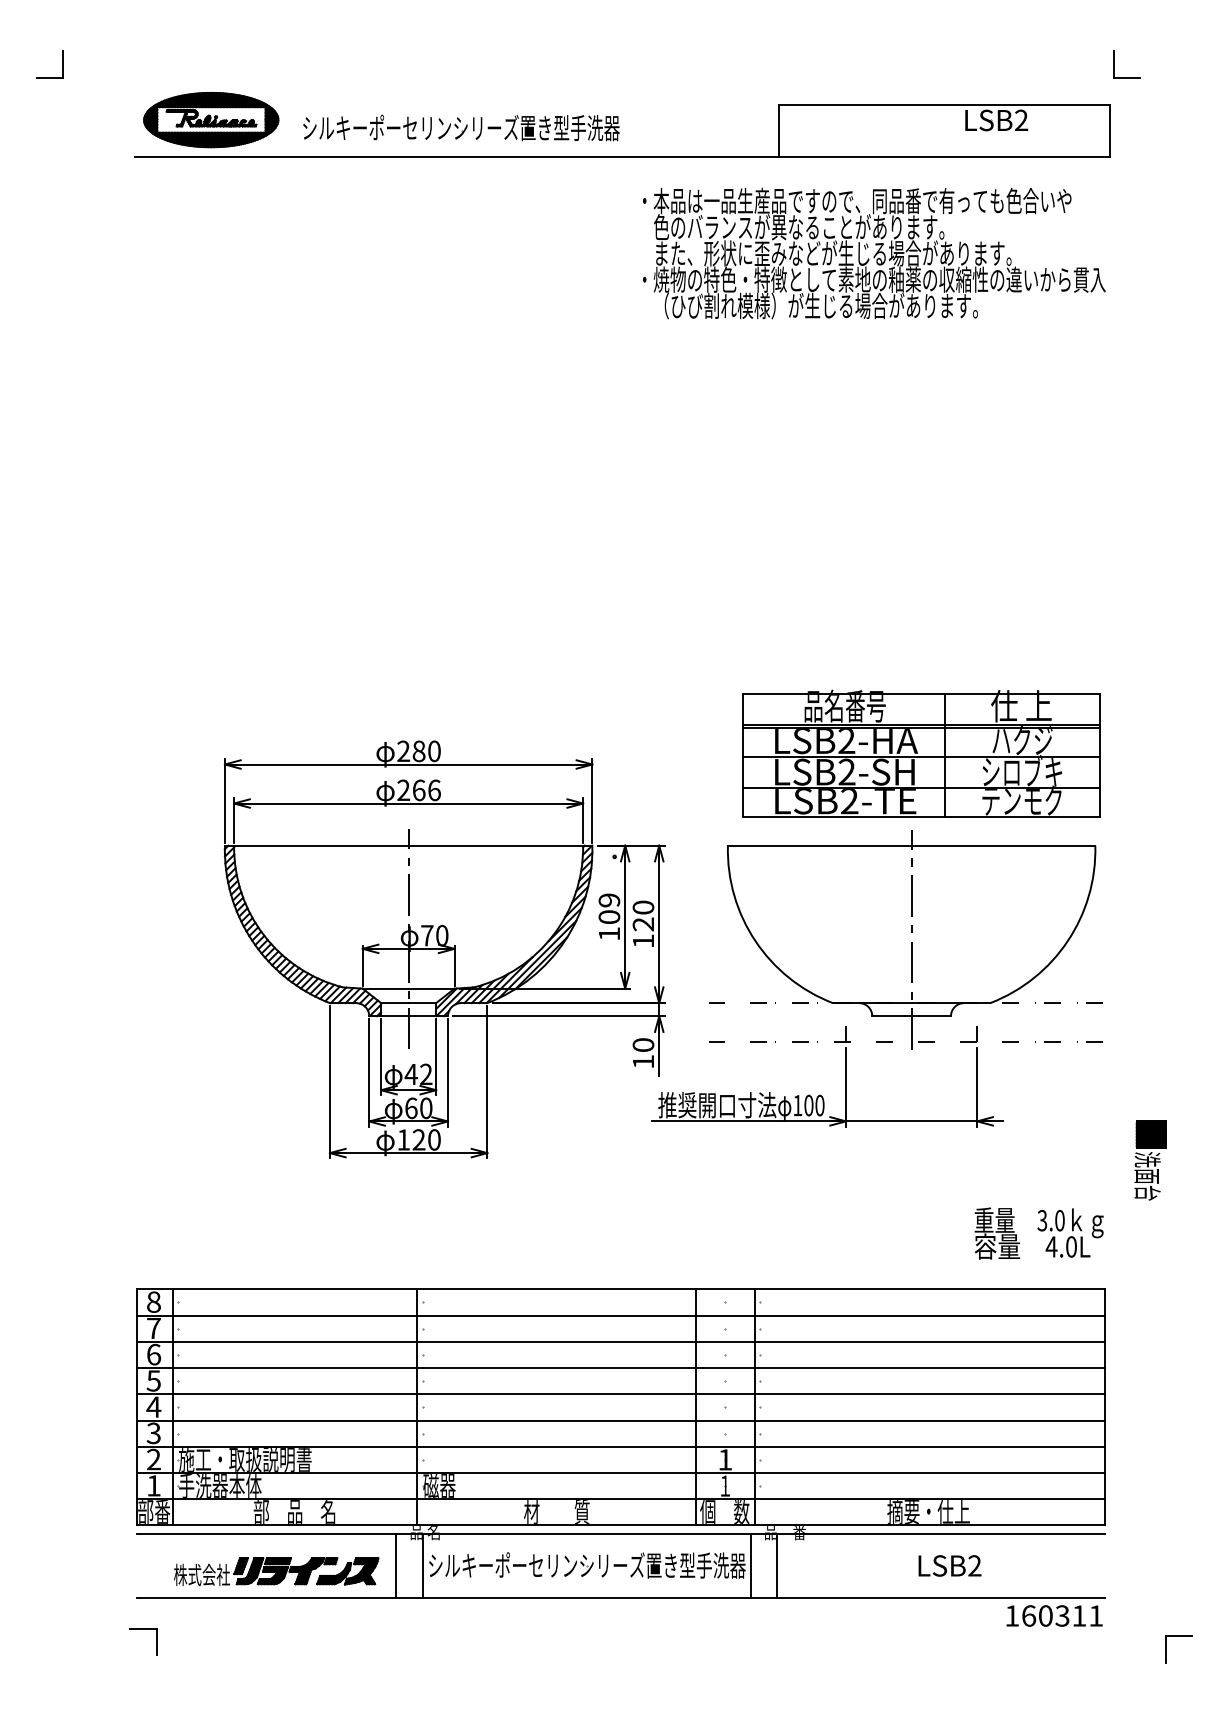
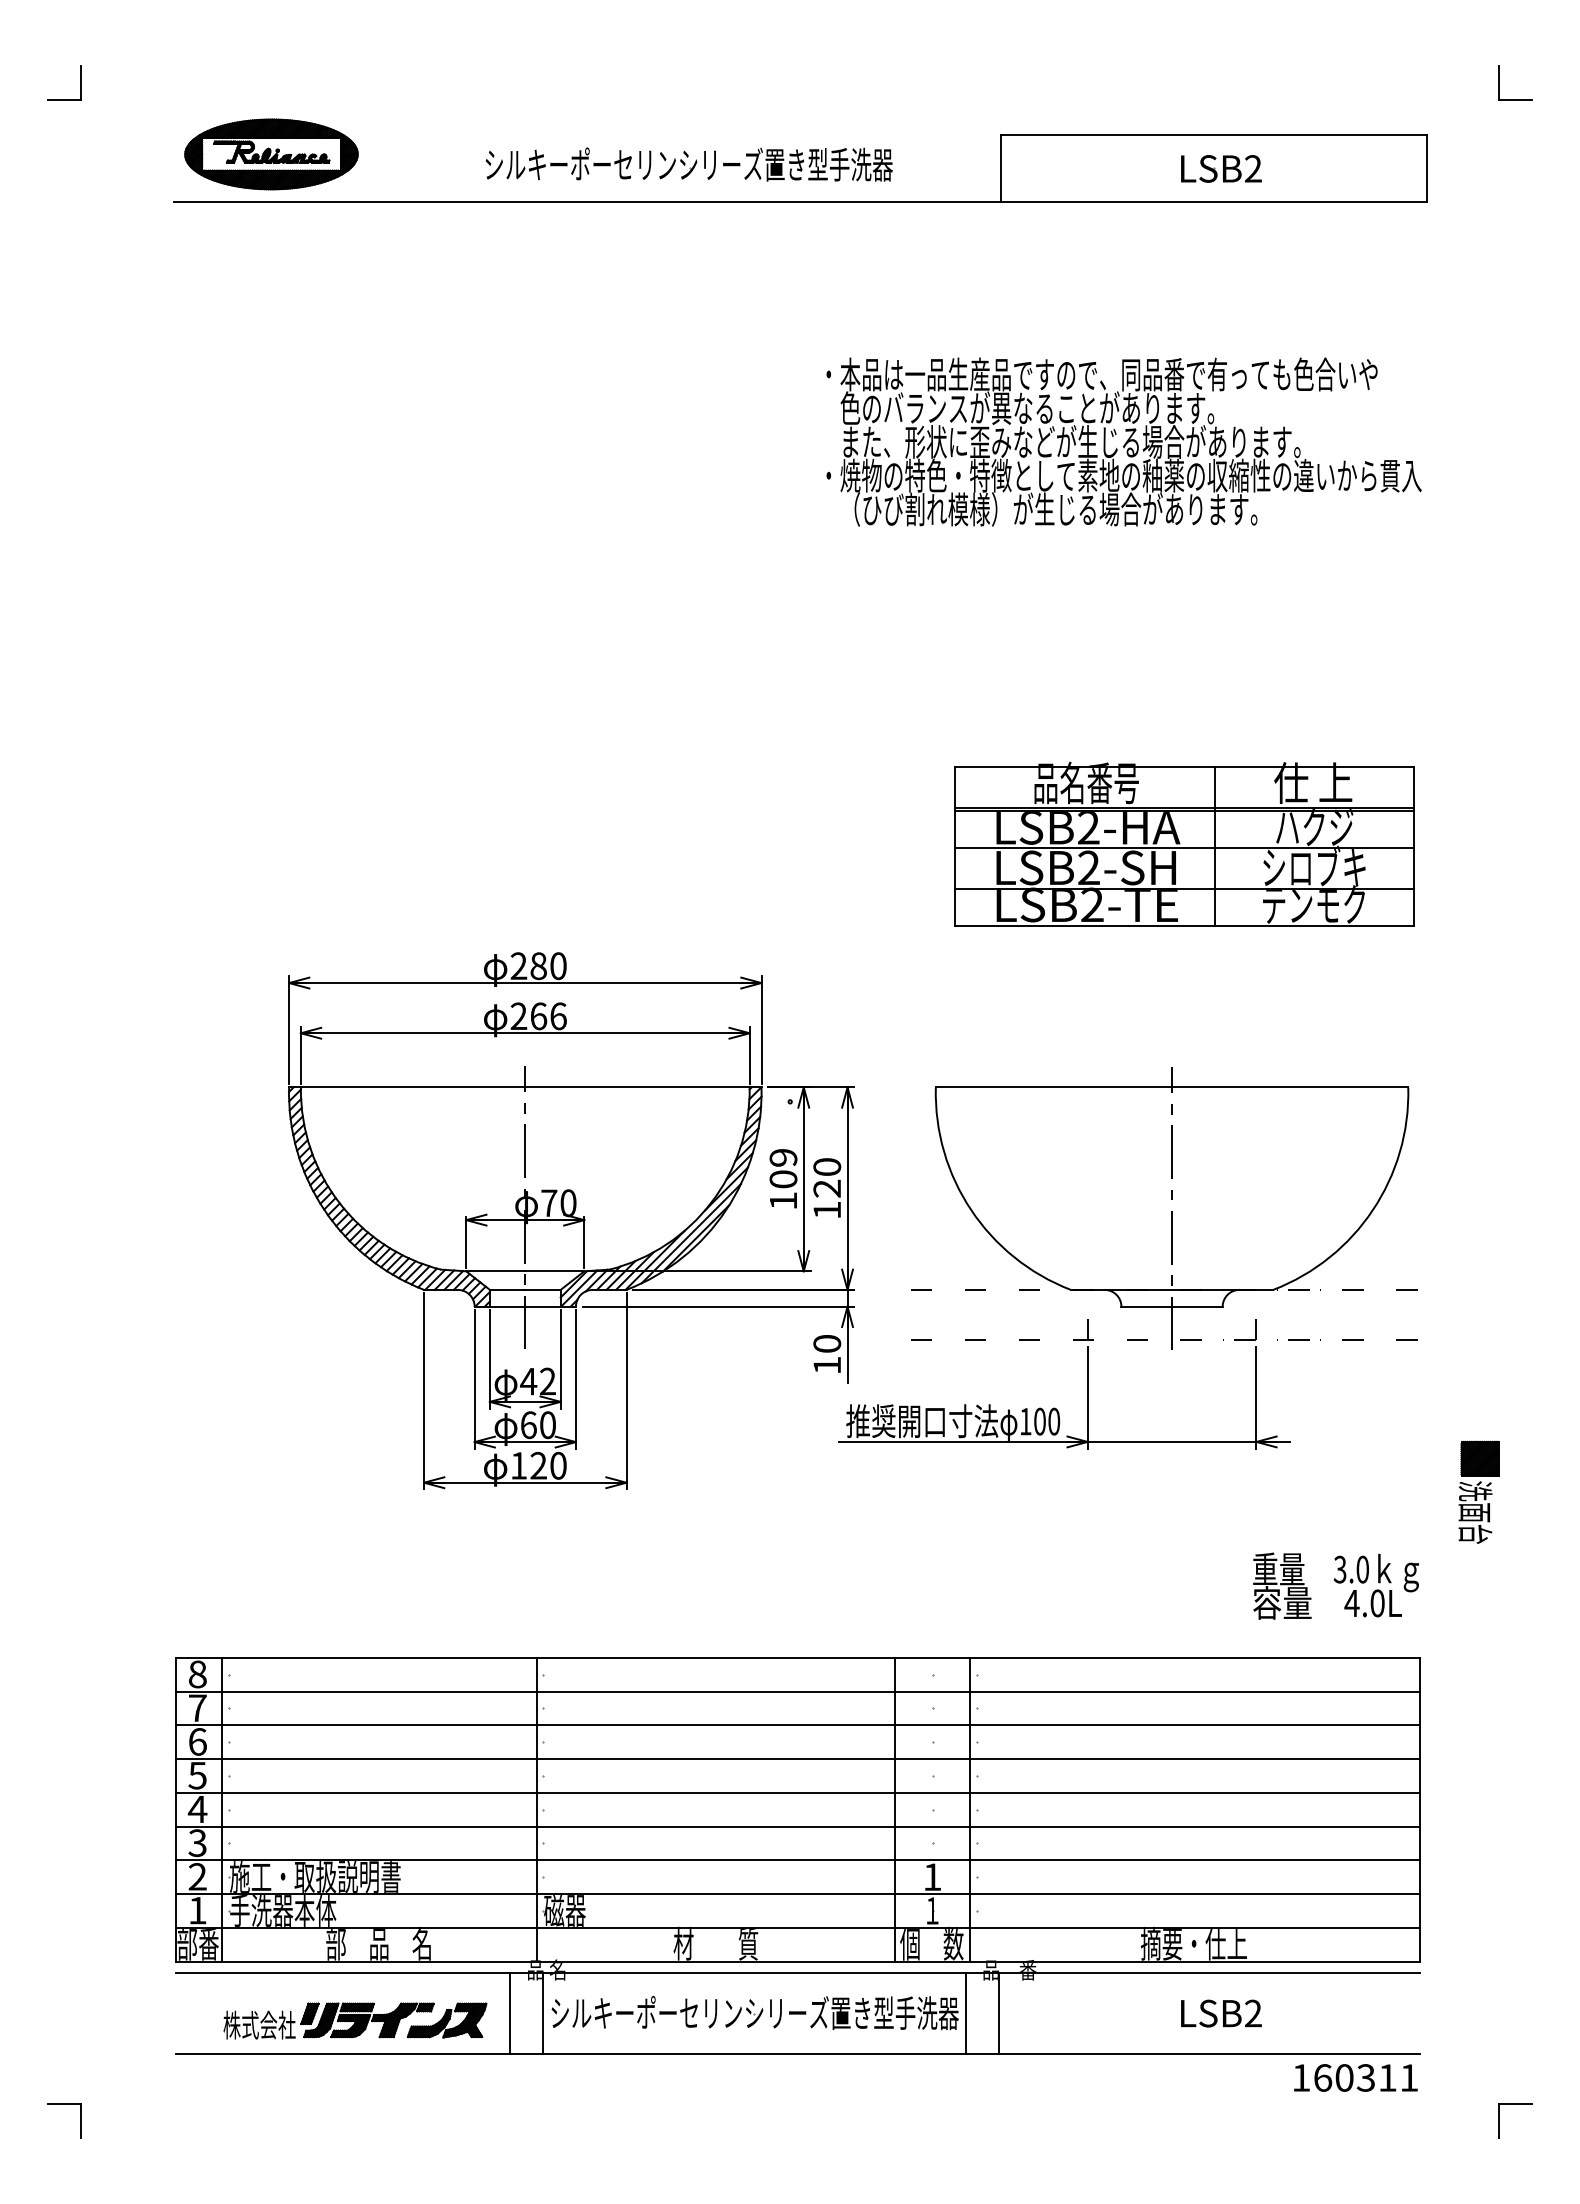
part: (1114, 64) -> (1499, 82), moved
part: (996, 120) -> (1221, 168), moved
part: (460, 127) -> (688, 164), moved
text: (873, 253) -> (1123, 441), moved
part: (921, 753) -> (1184, 843), moved
part: (143, 1628) -> (64, 2104), moved

